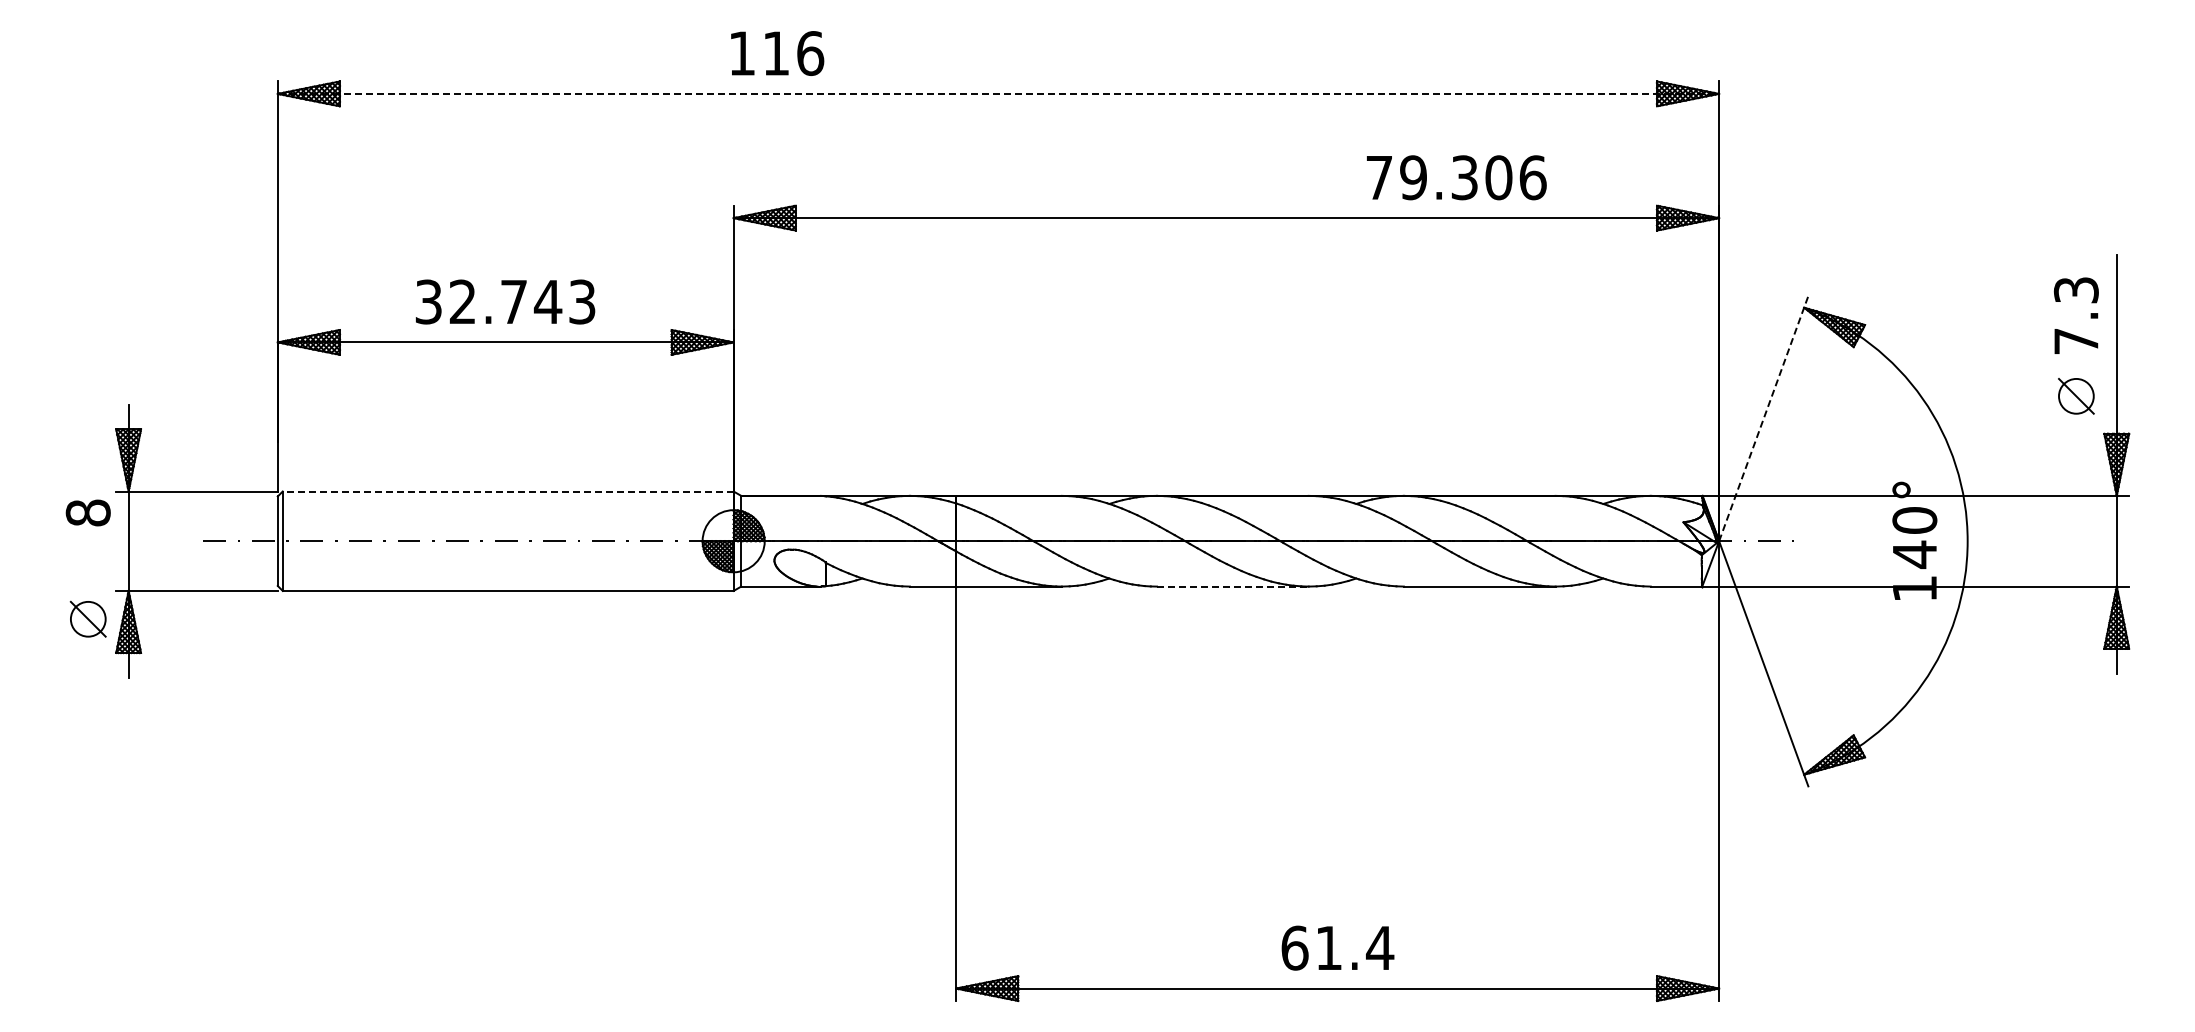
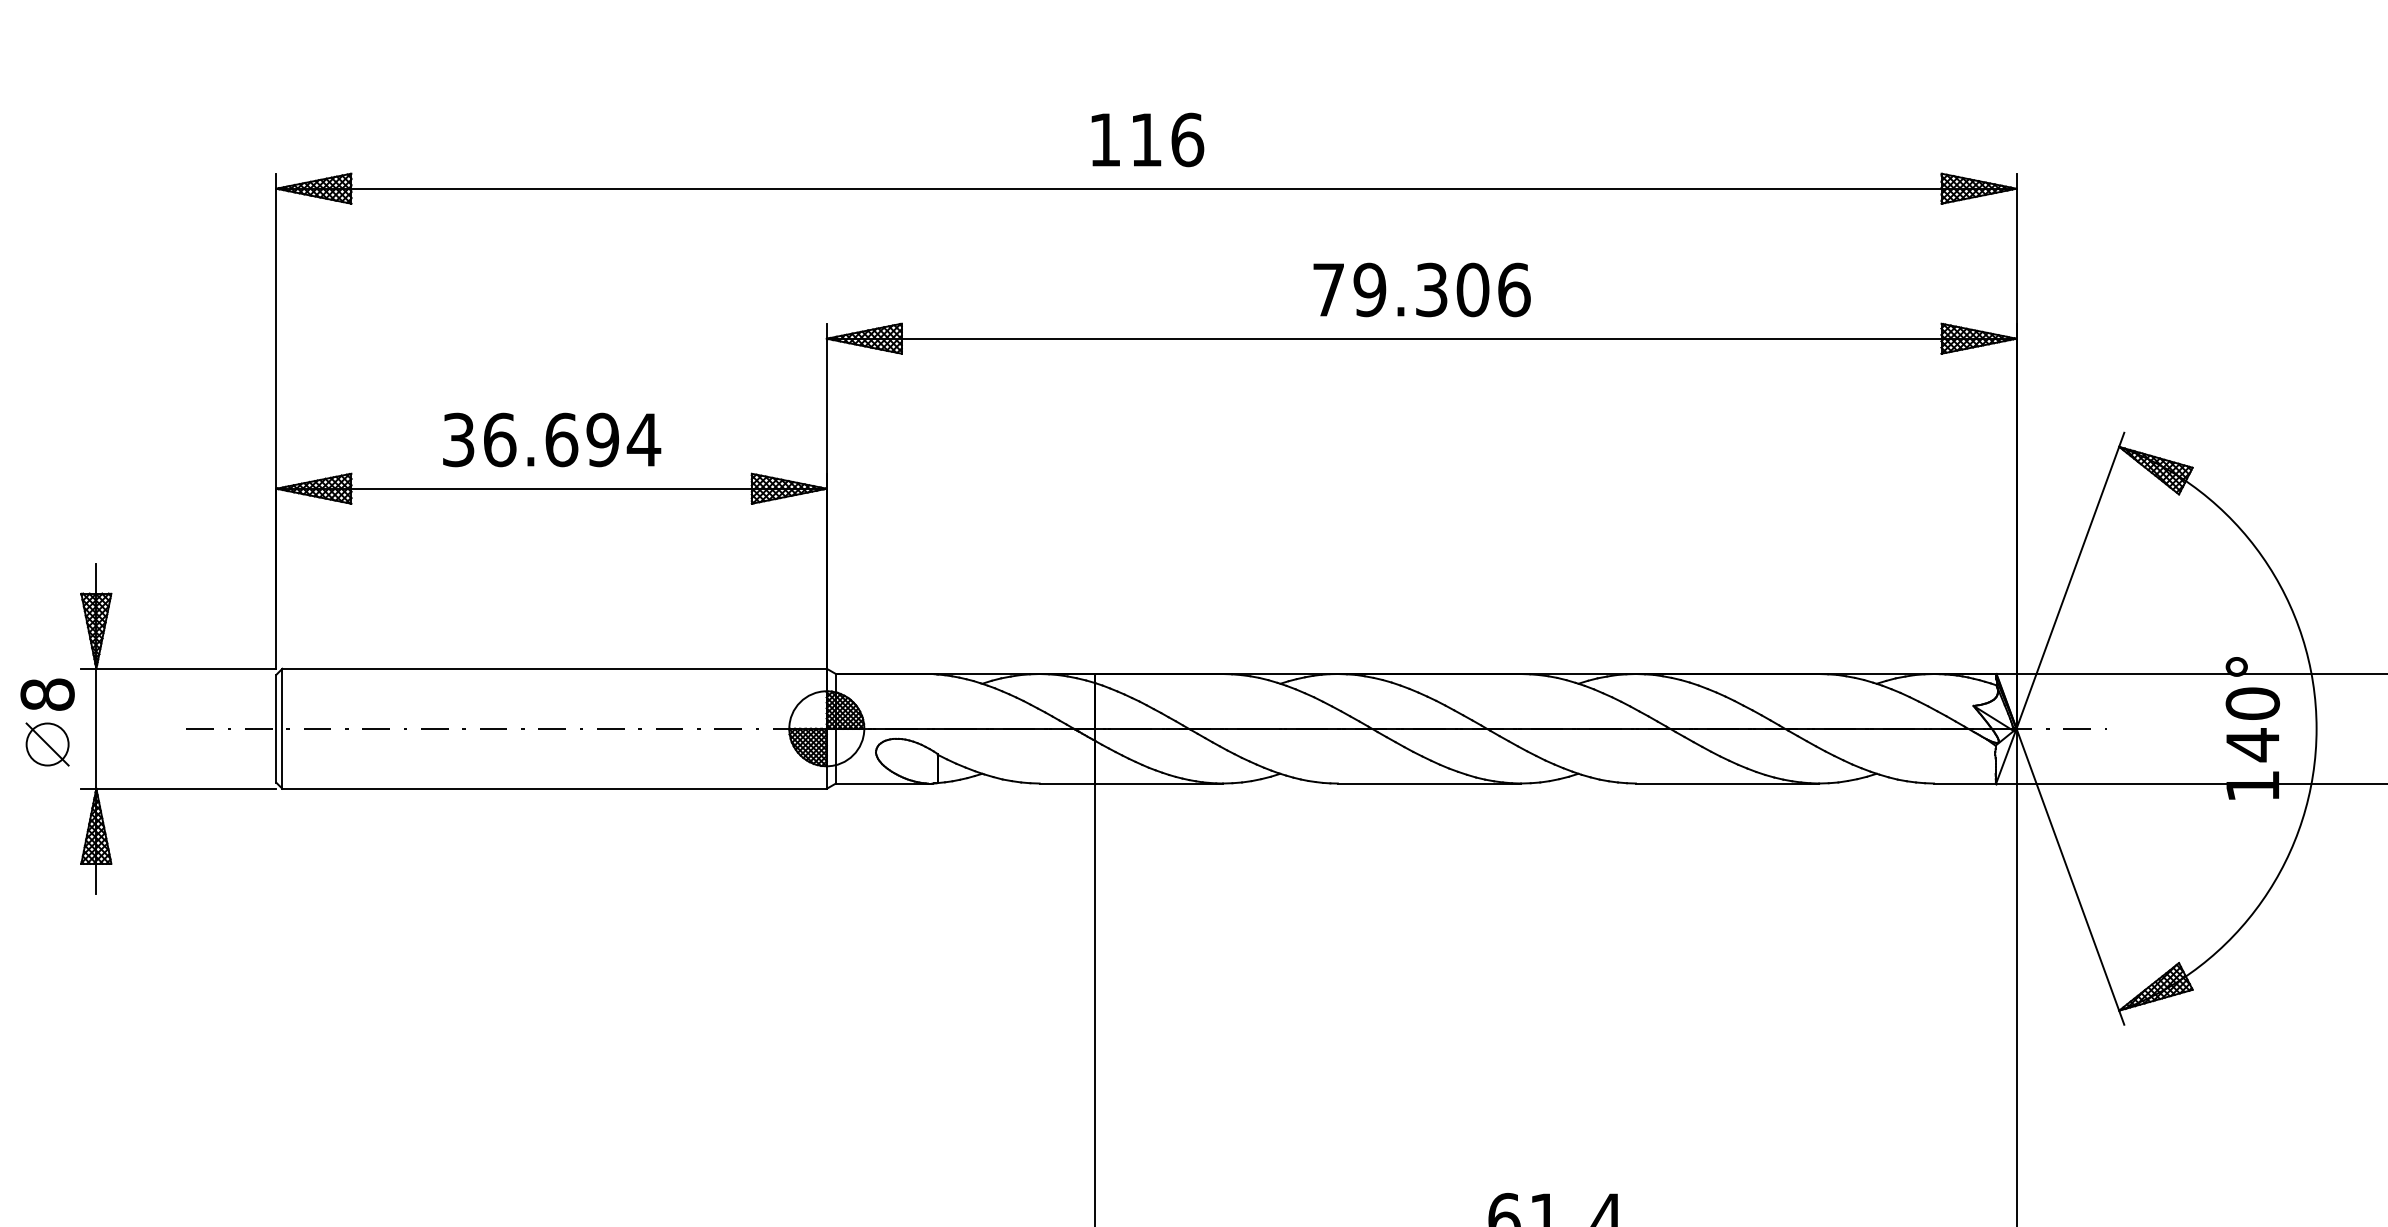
text: (777, 53) -> (1147, 139), moved
line: (998, 93) -> (1146, 188), dashed -> solid
text: (1456, 177) -> (1421, 289), moved
text: (522, 301) -> (571, 439), 32.743 -> 36.694
line: (1763, 418) -> (2070, 580), dashed -> solid
line: (507, 491) -> (553, 668), dashed -> solid
line: (1232, 586) -> (1429, 783), dashed -> solid
part: (87, 618) -> (46, 743), moved

